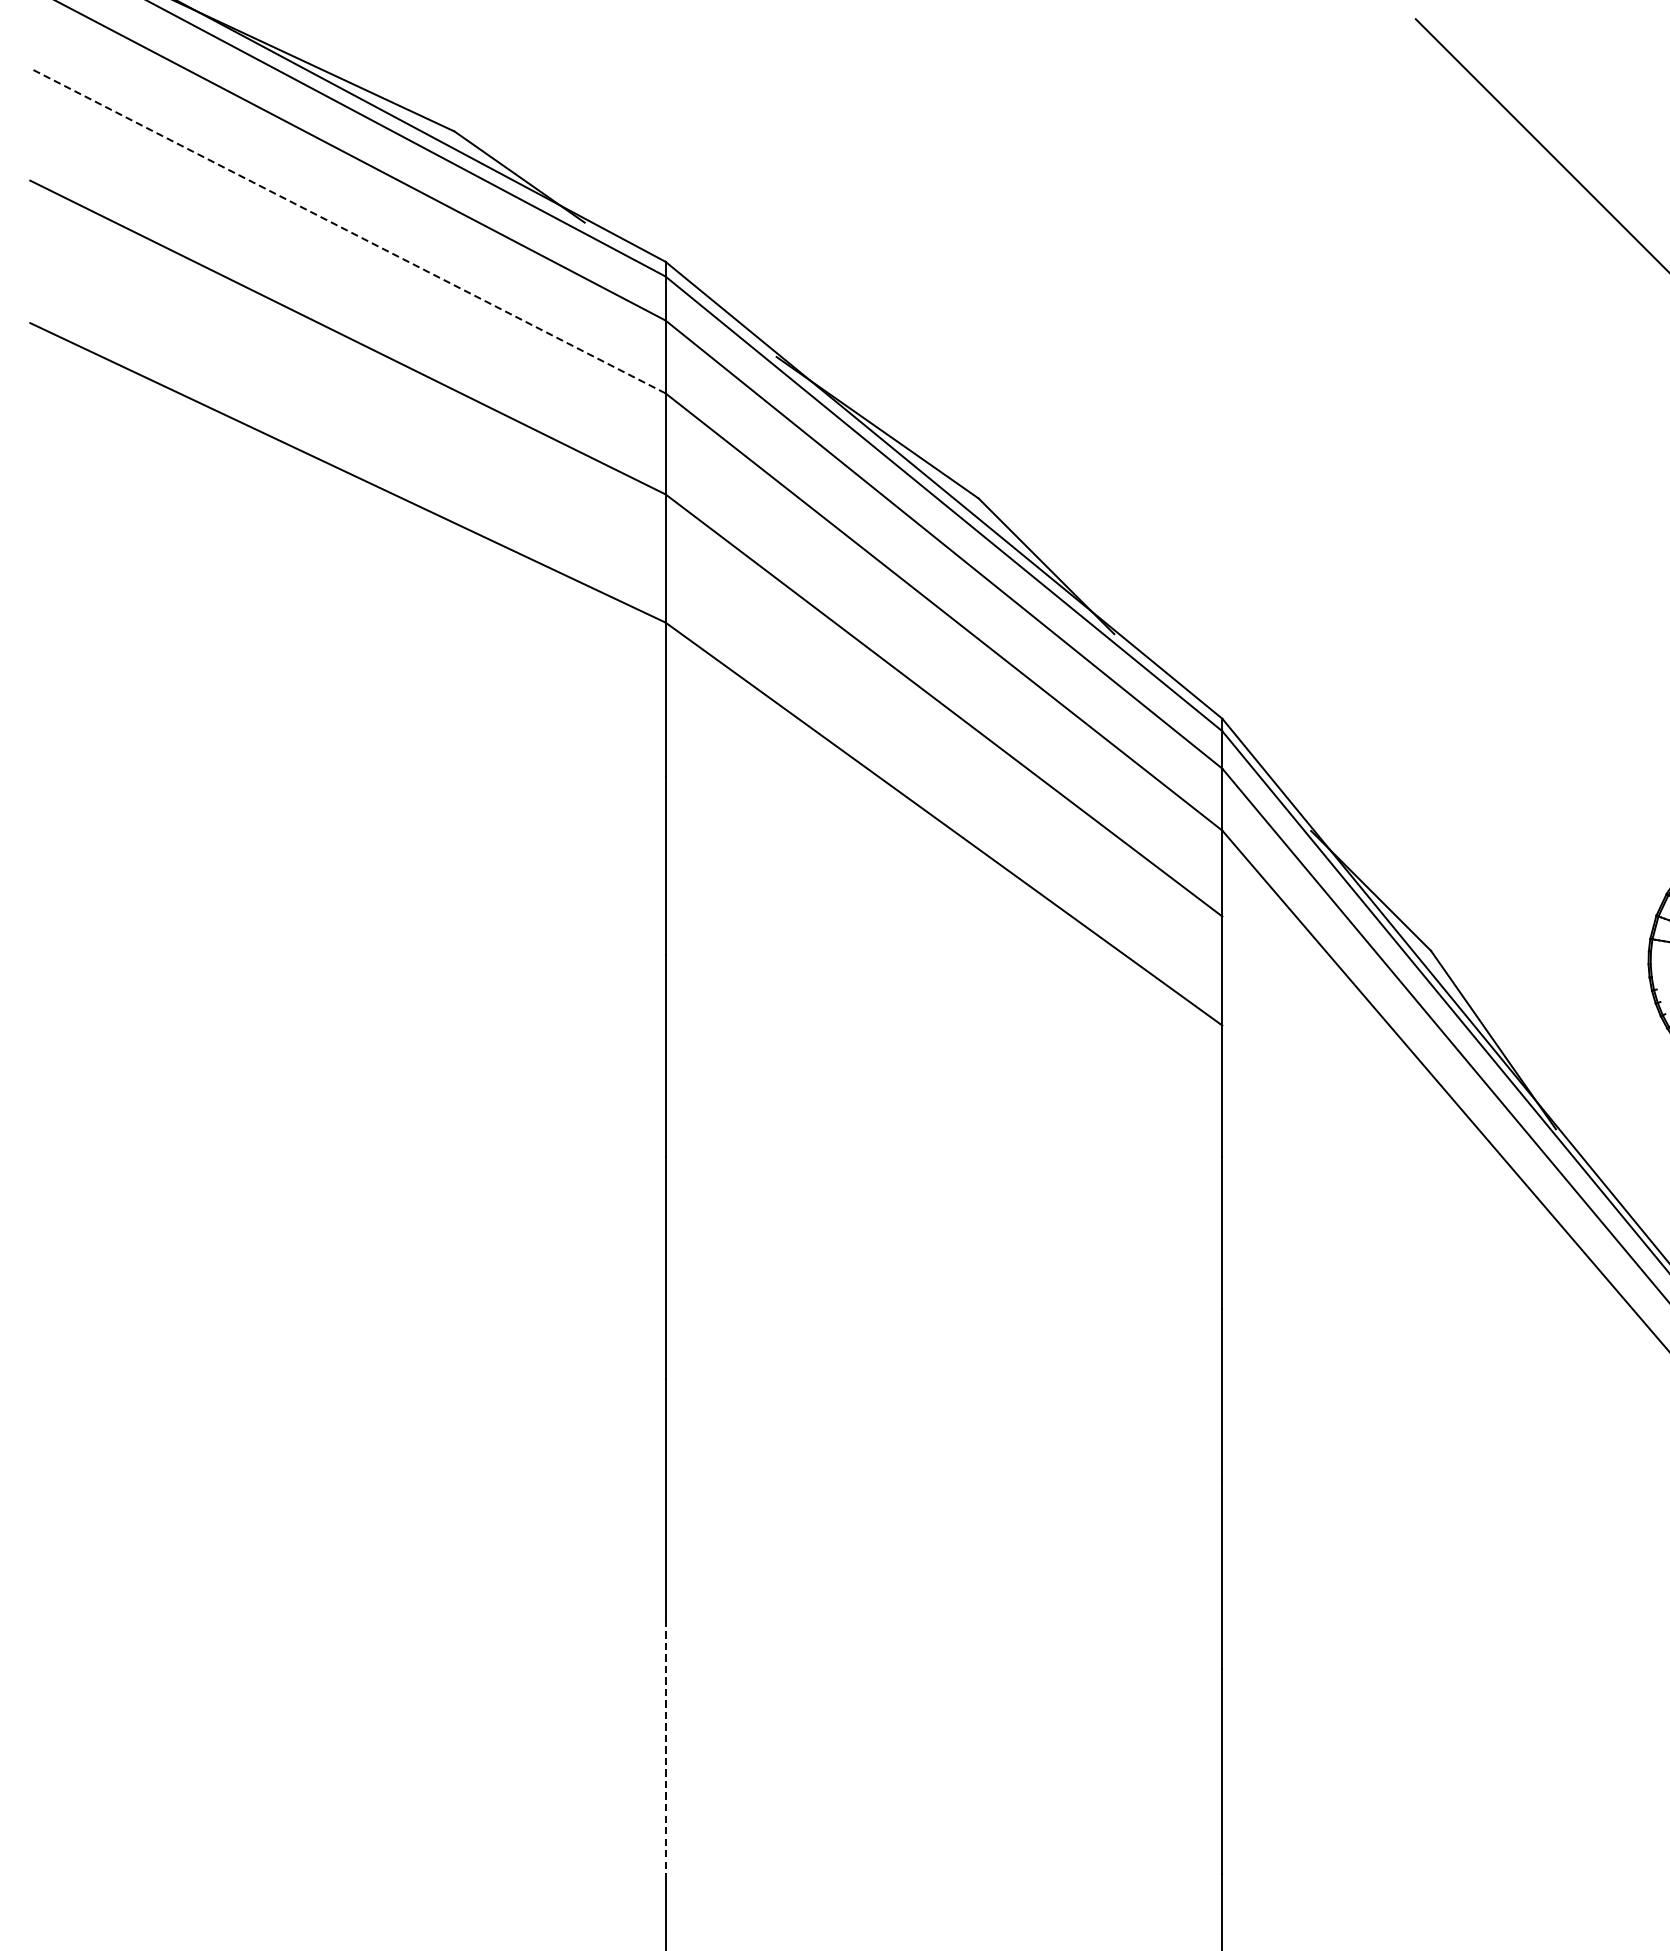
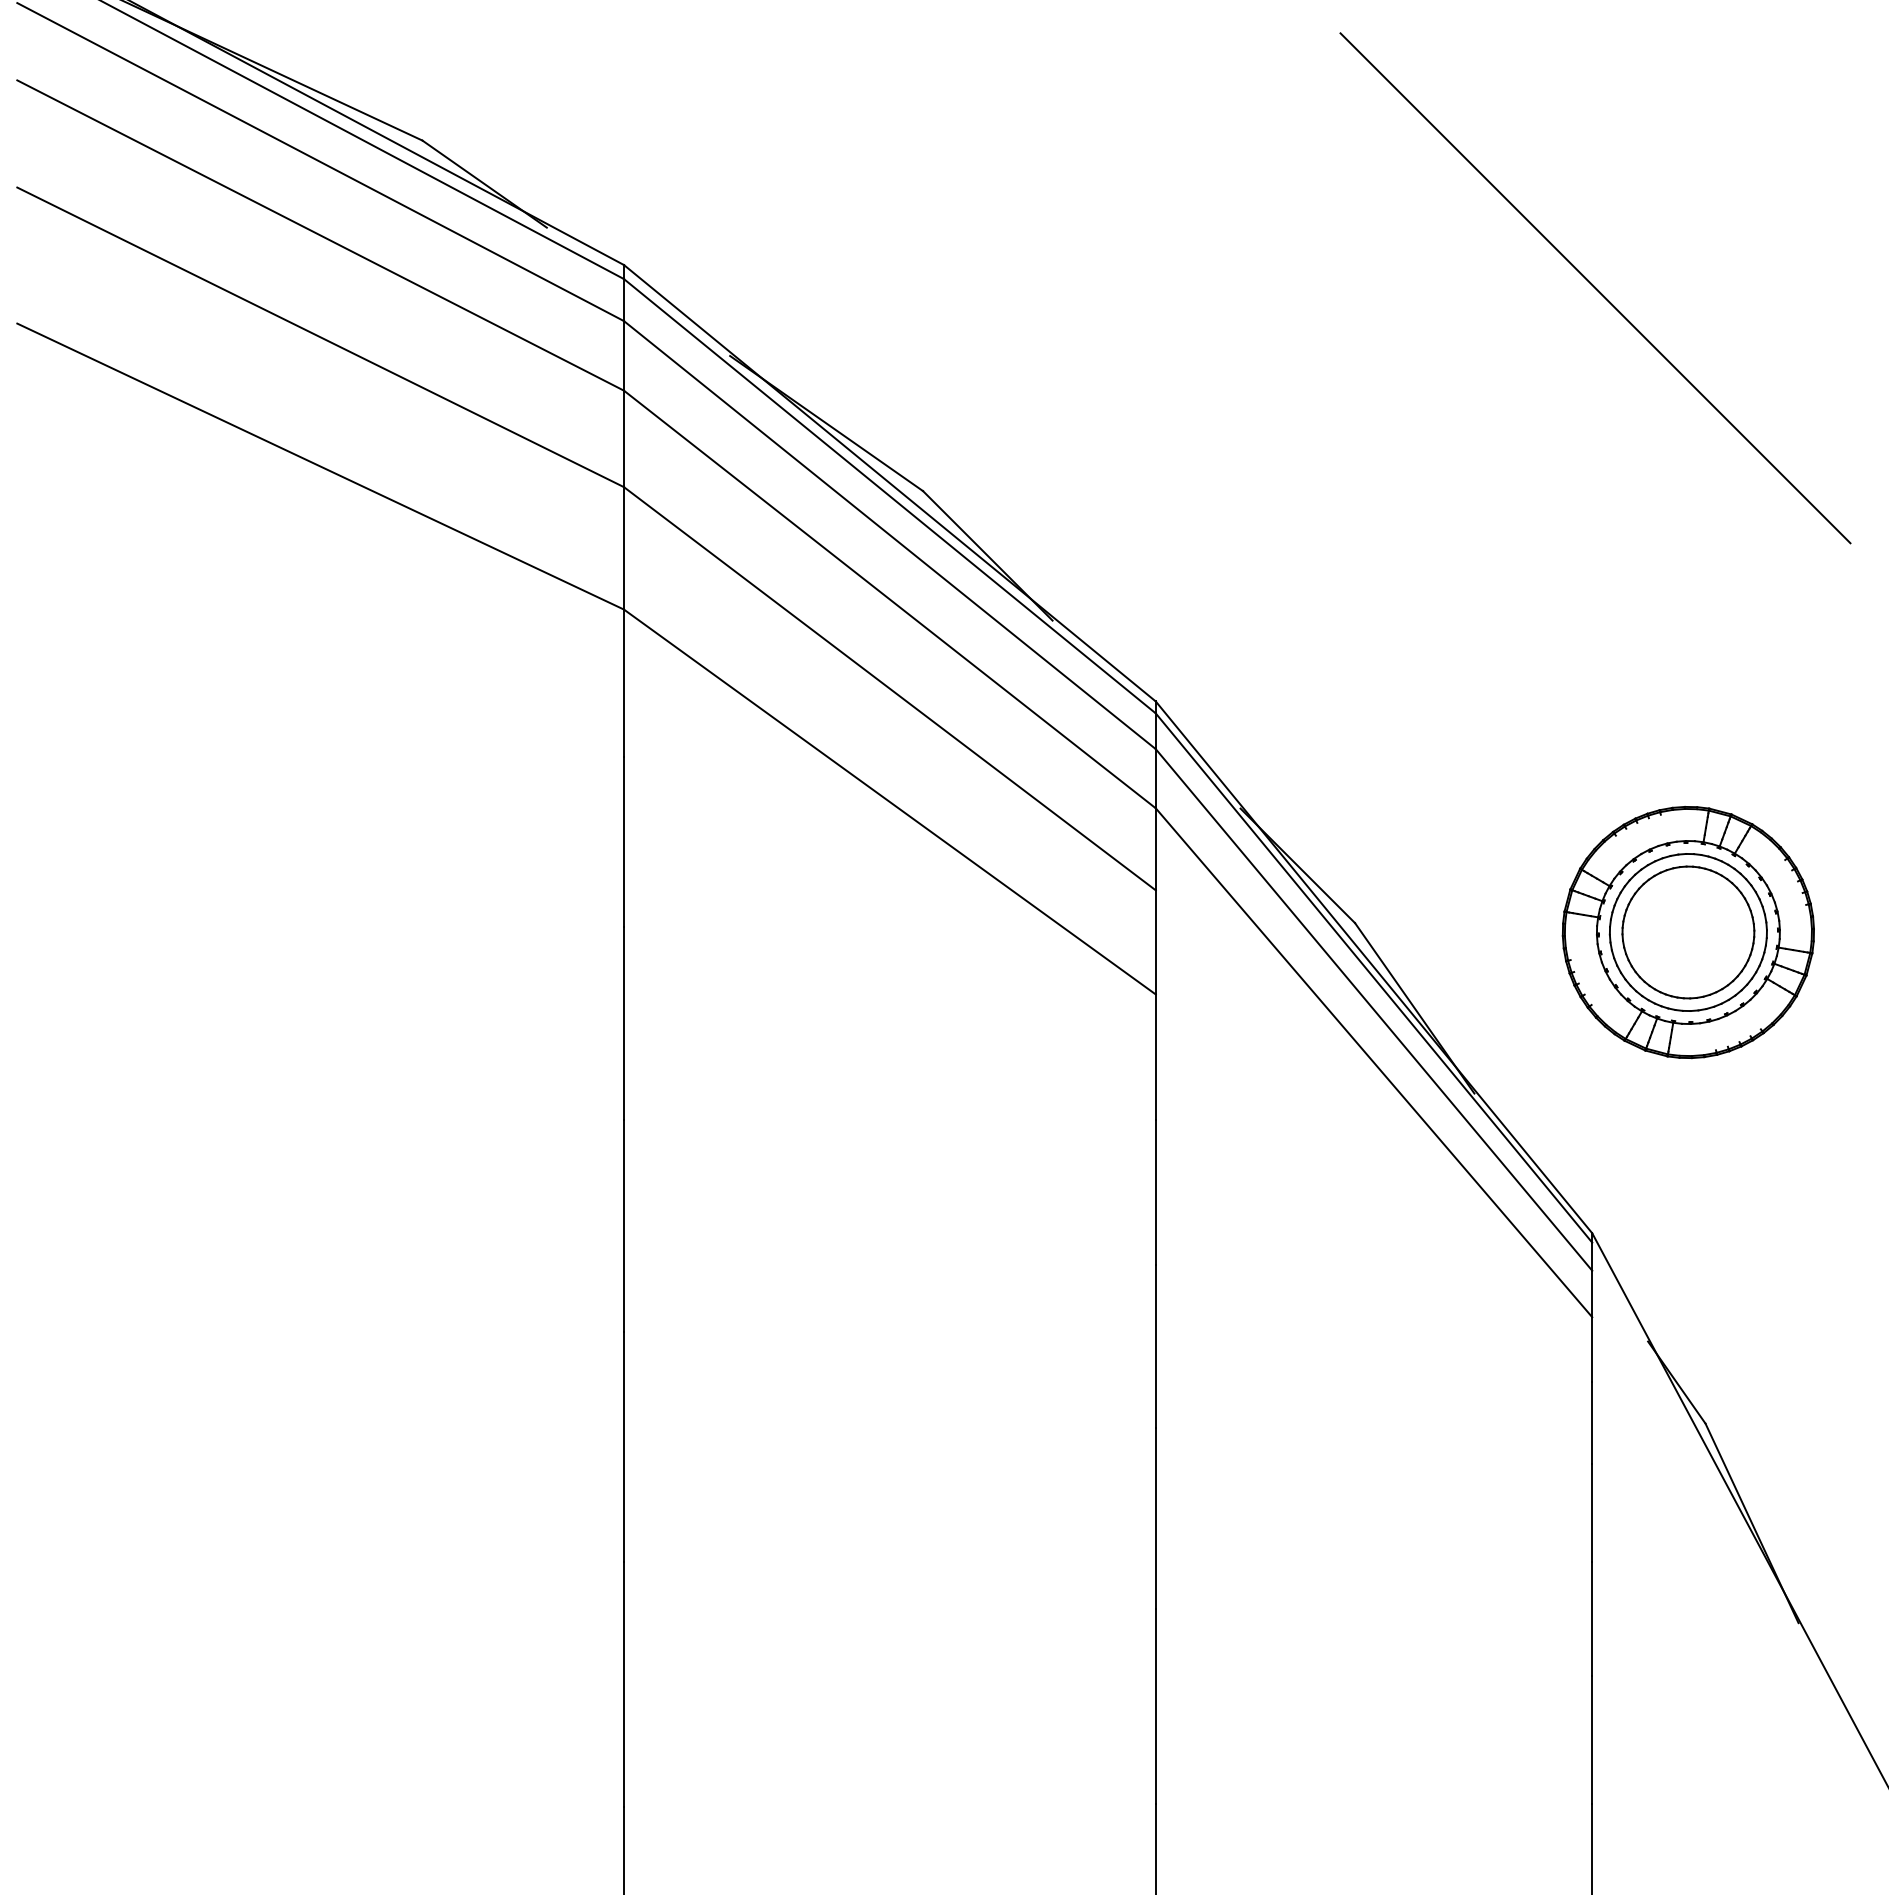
line: (347, 230) -> (320, 235), dashed -> solid
line: (666, 1748) -> (624, 1684), dashed -> solid

